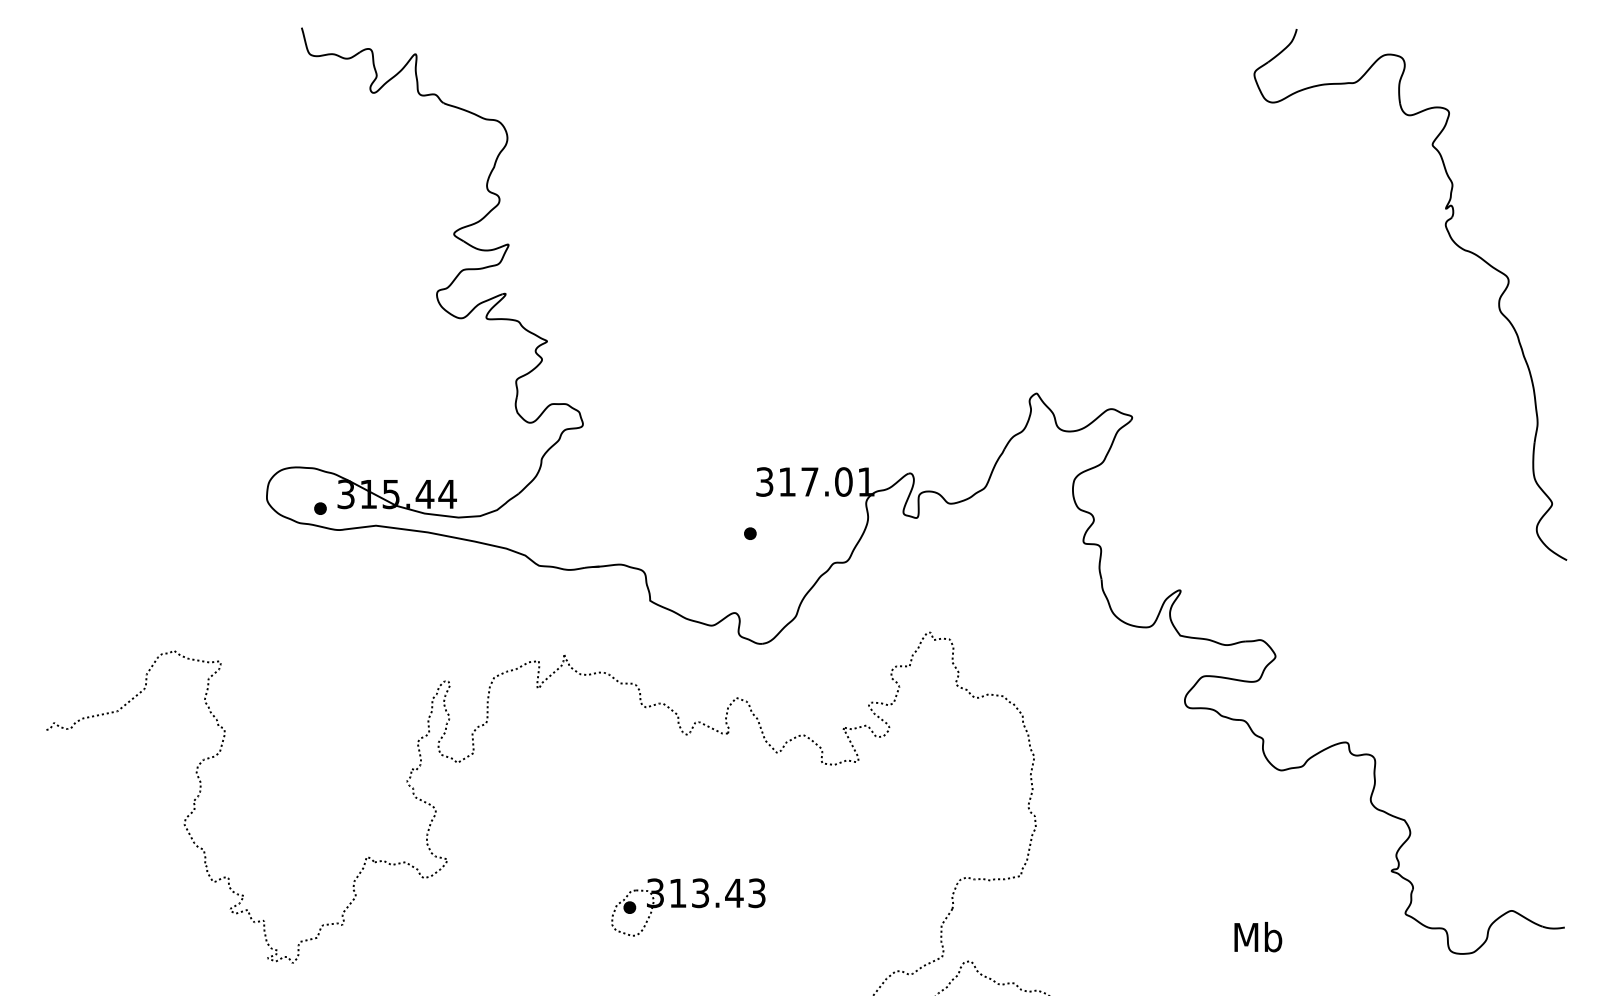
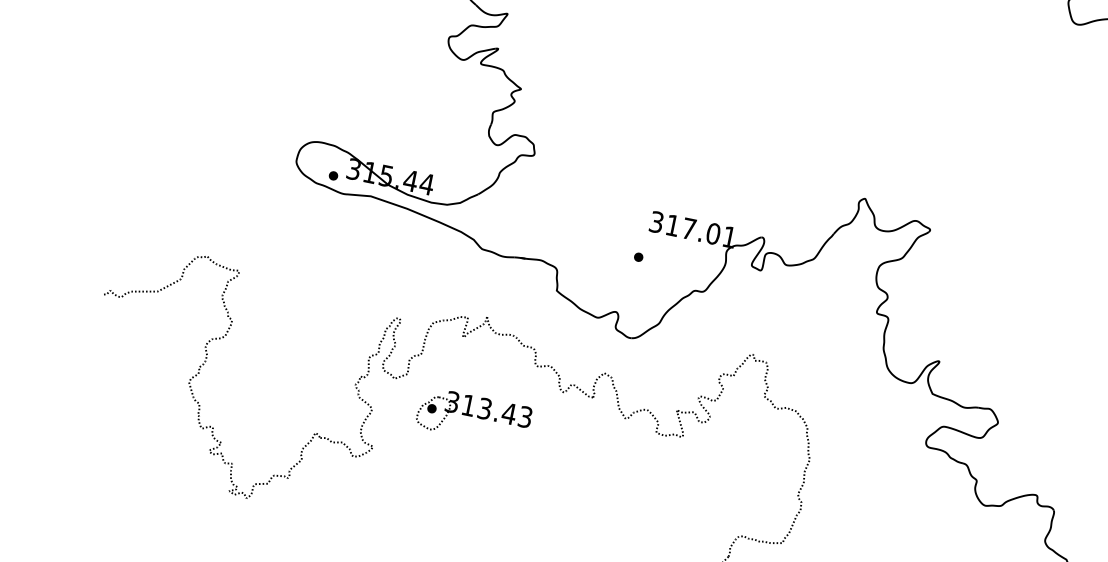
part: (688, 907) -> (474, 417), moved

